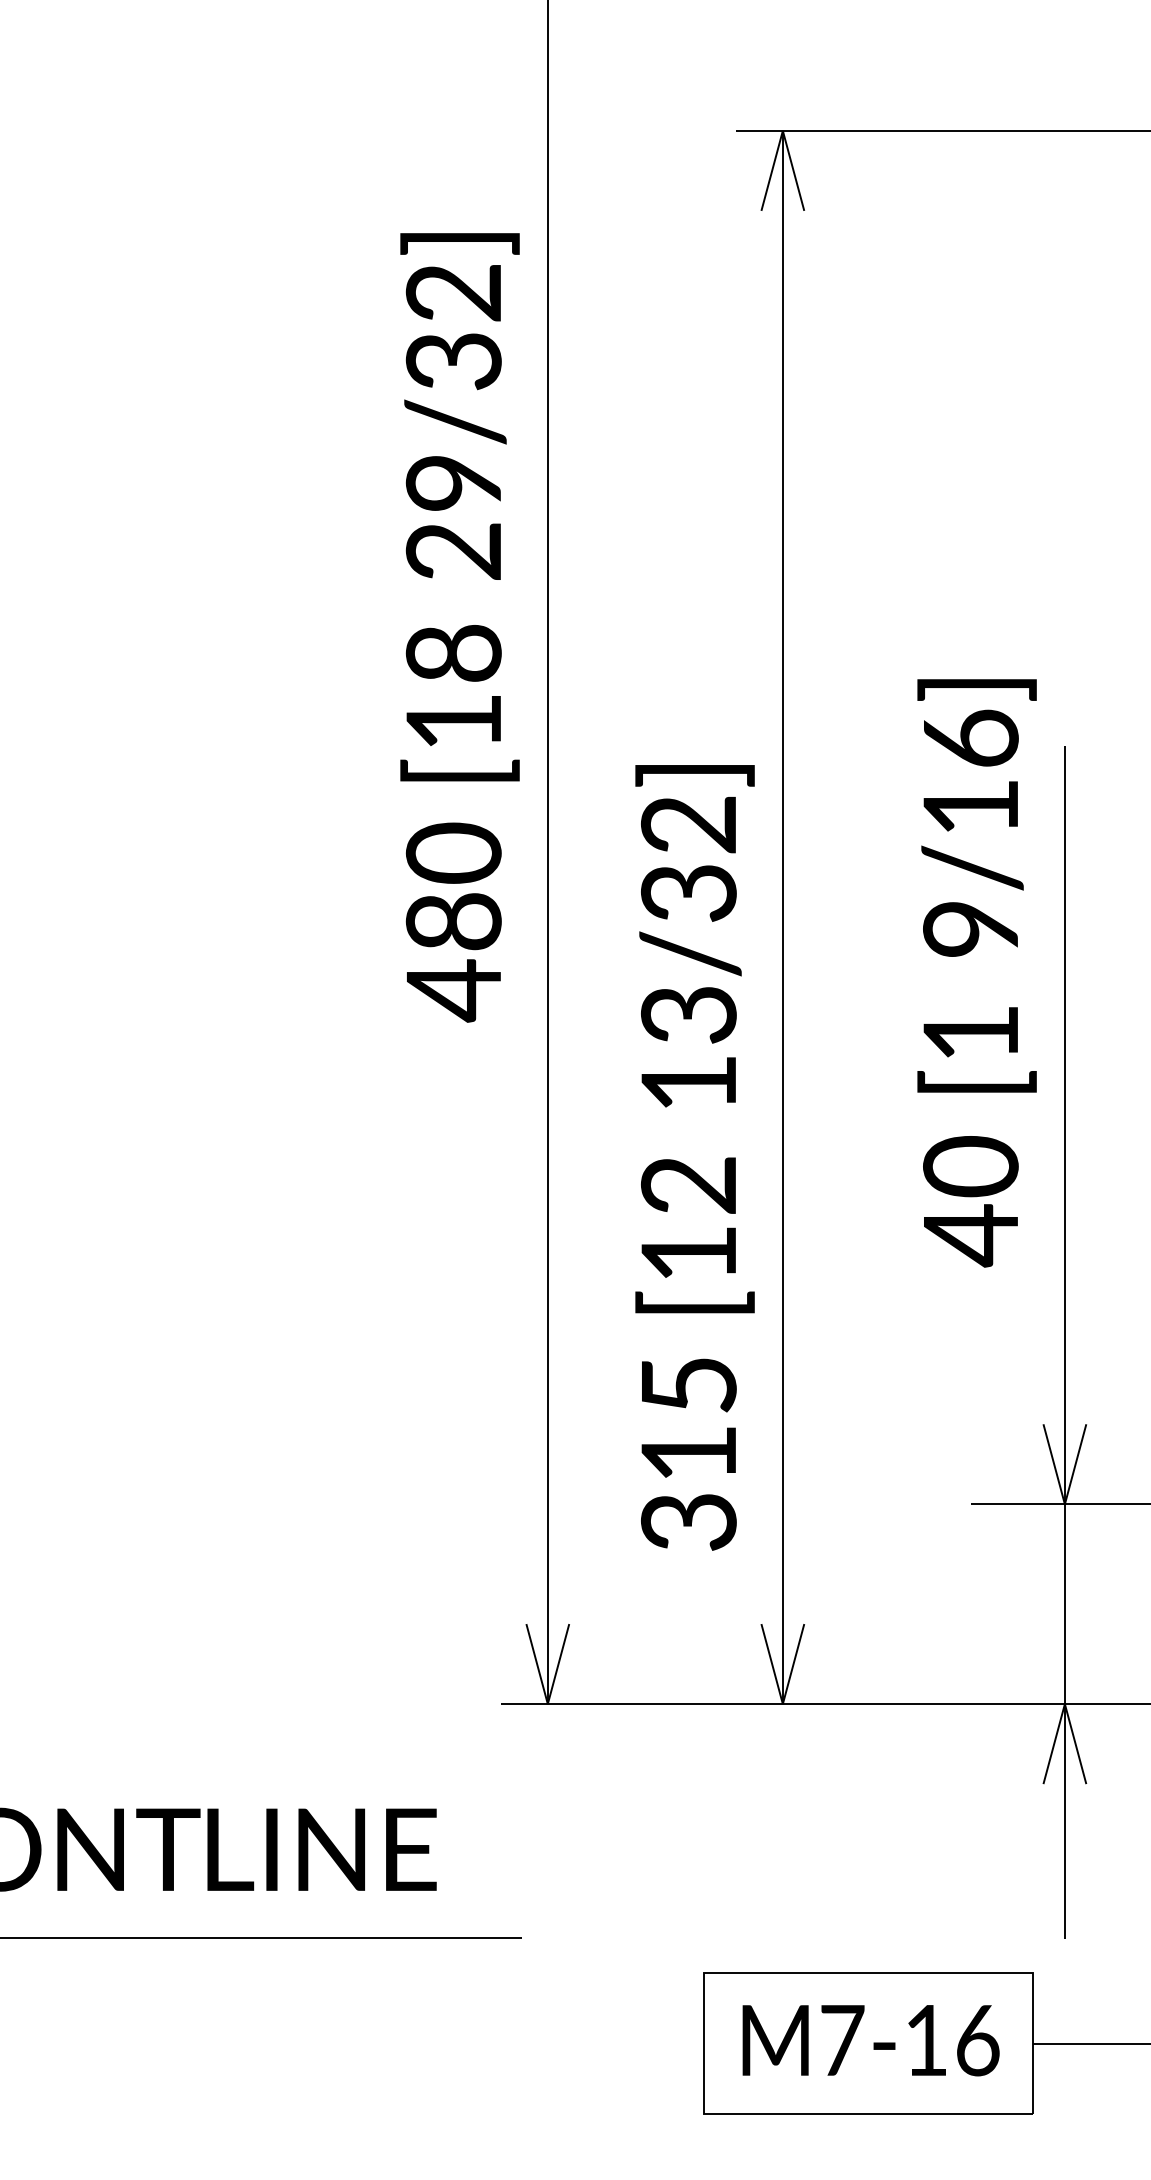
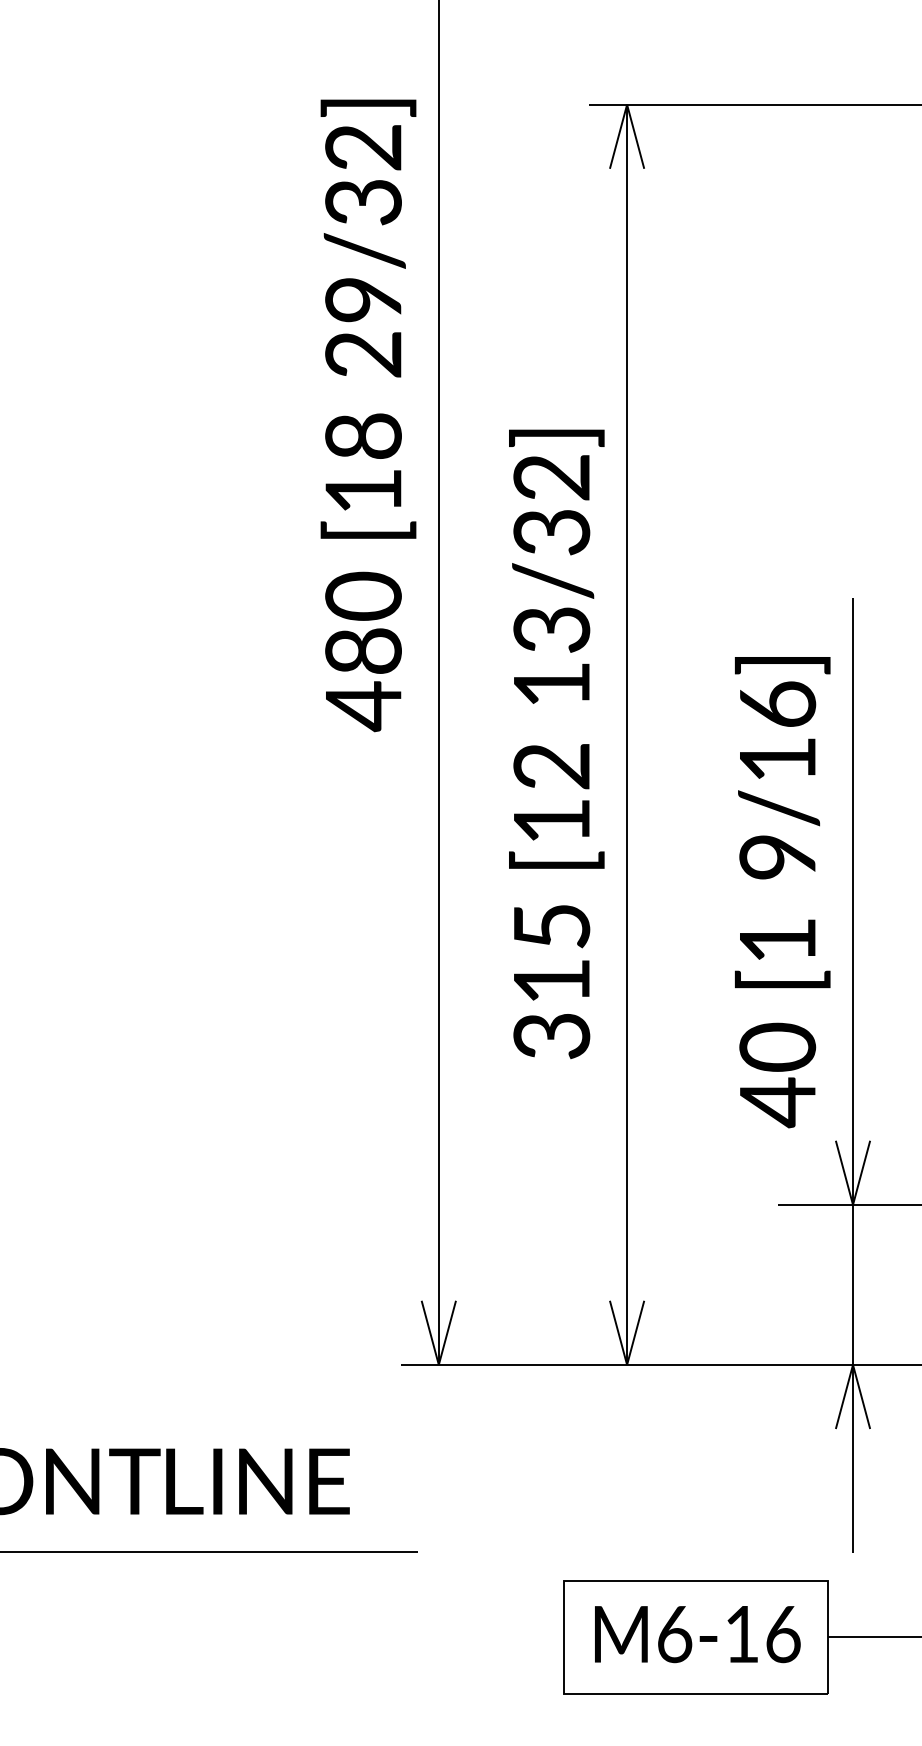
text: (460, 627) -> (368, 415), moved
text: (976, 973) -> (782, 892), moved
text: (694, 1158) -> (556, 744), moved
text: (843, 2040) -> (675, 1634), M7-16 -> M6-16

